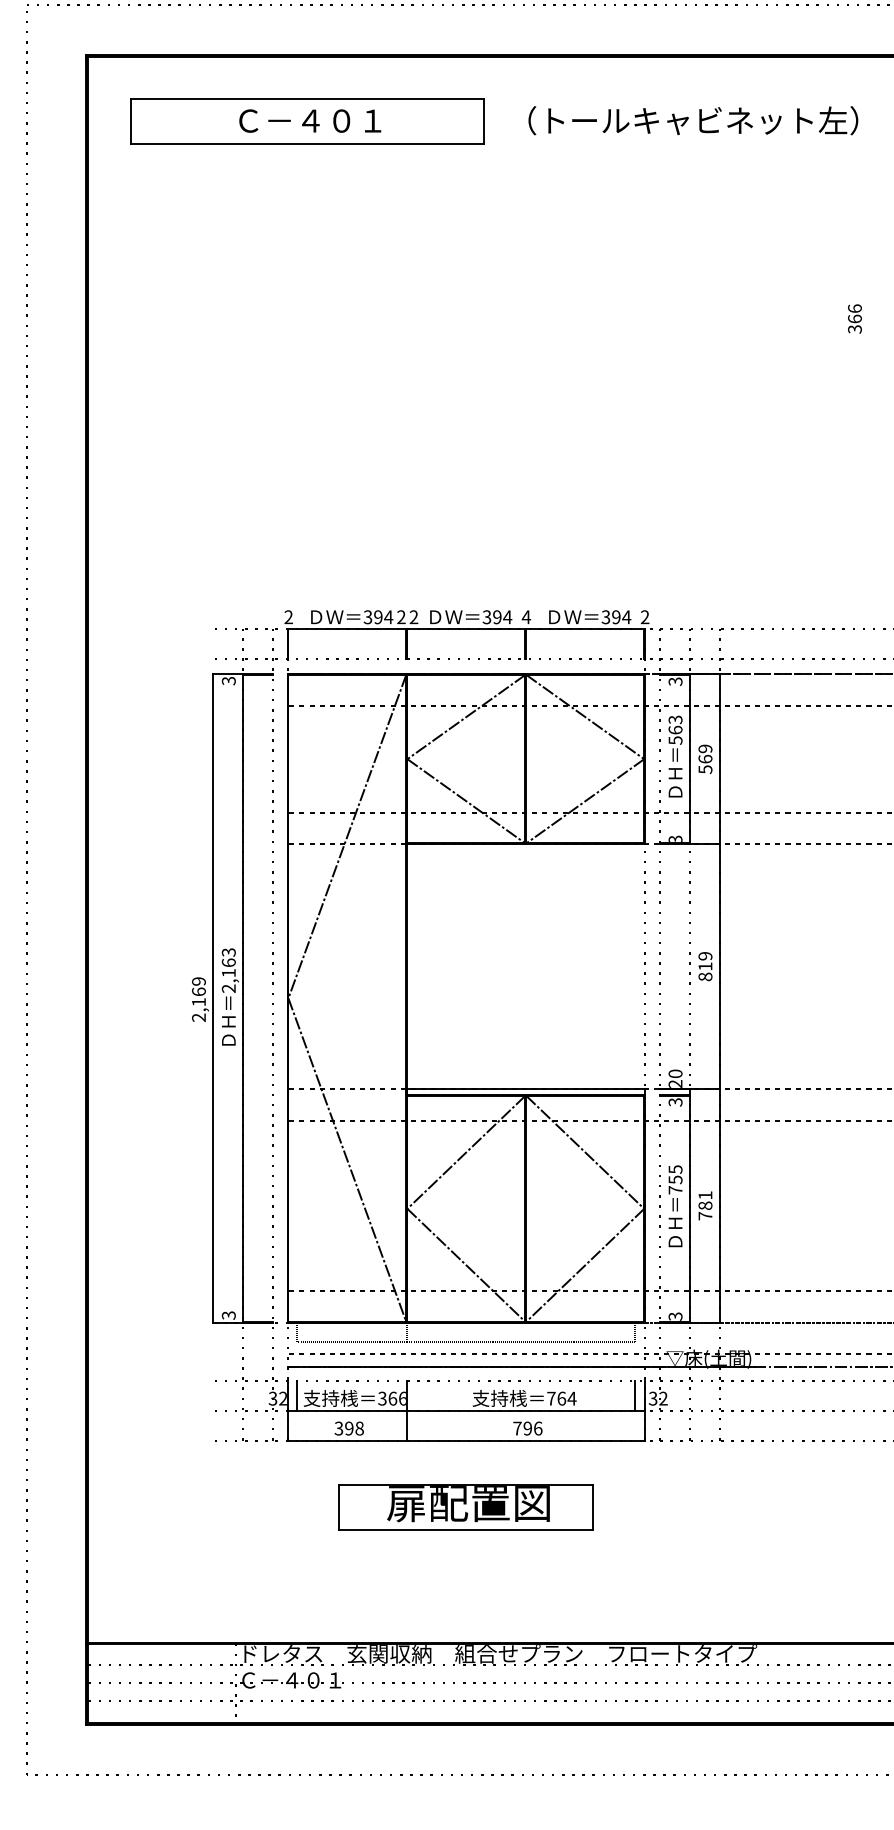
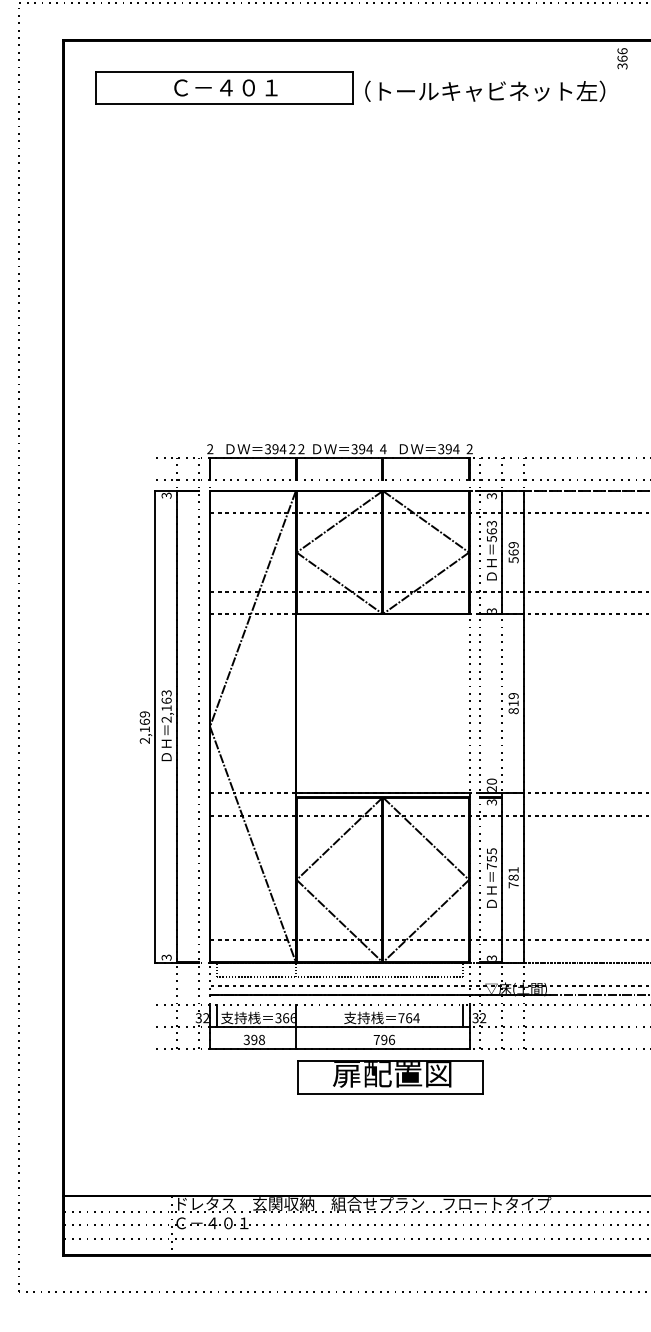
text: (693, 120) -> (485, 91), moved
text: (854, 318) -> (622, 58), moved
part: (465, 1507) -> (389, 1077), moved

